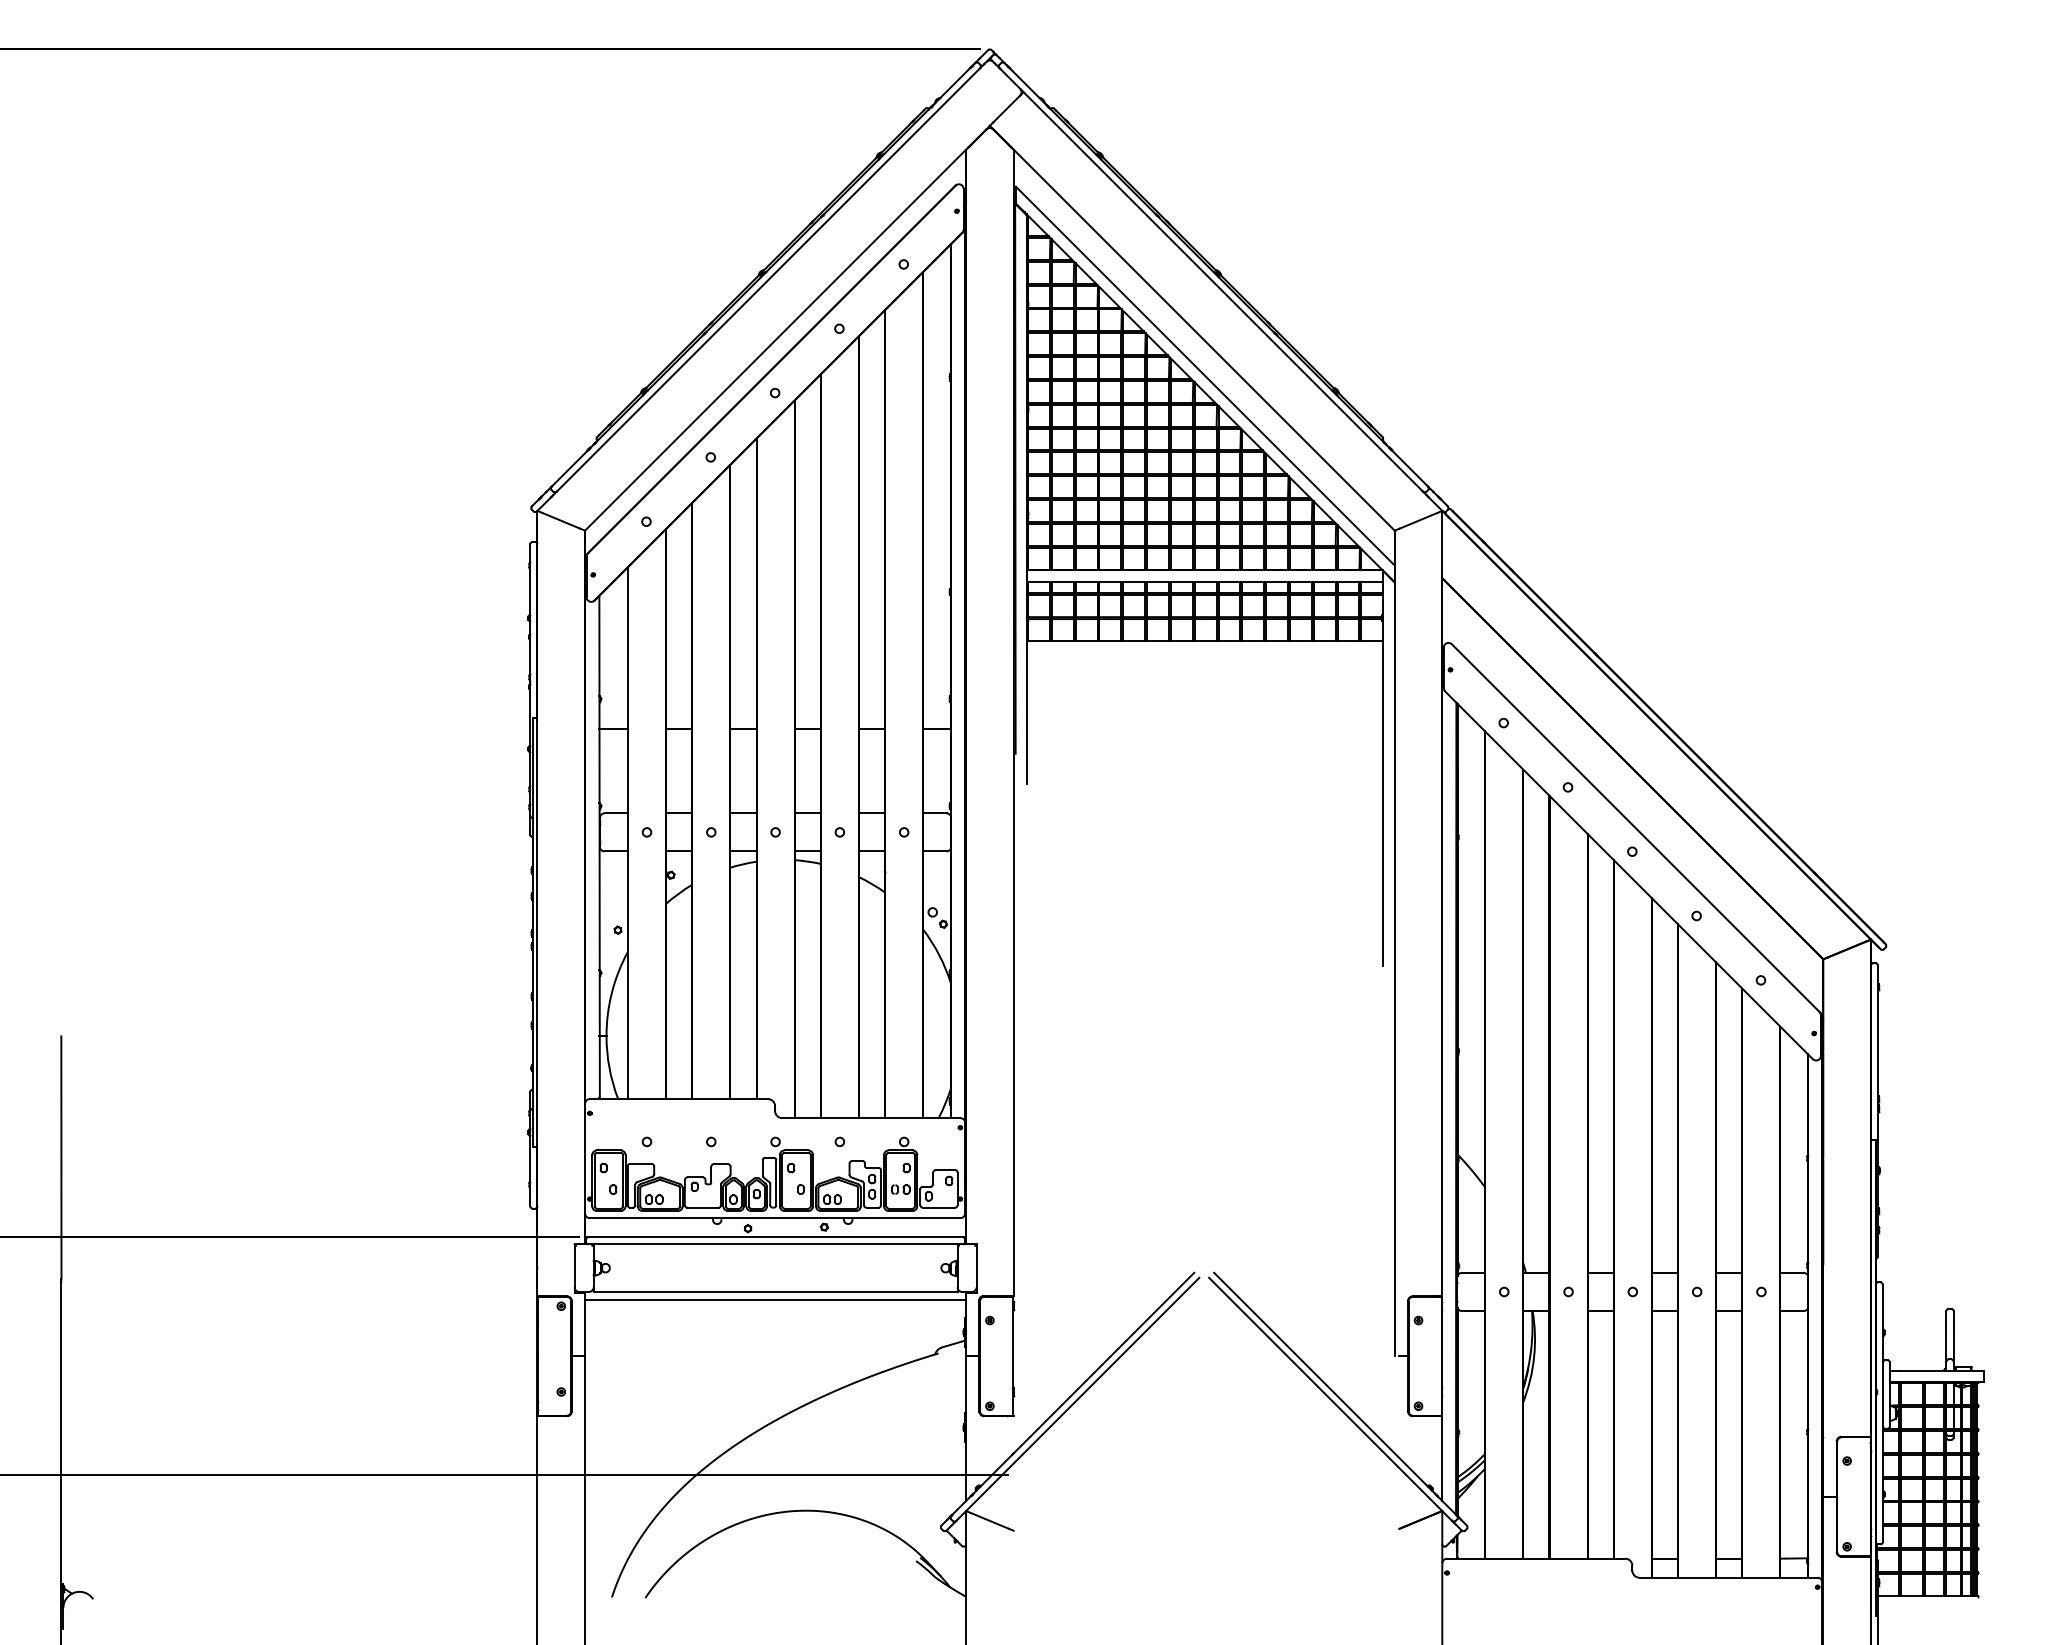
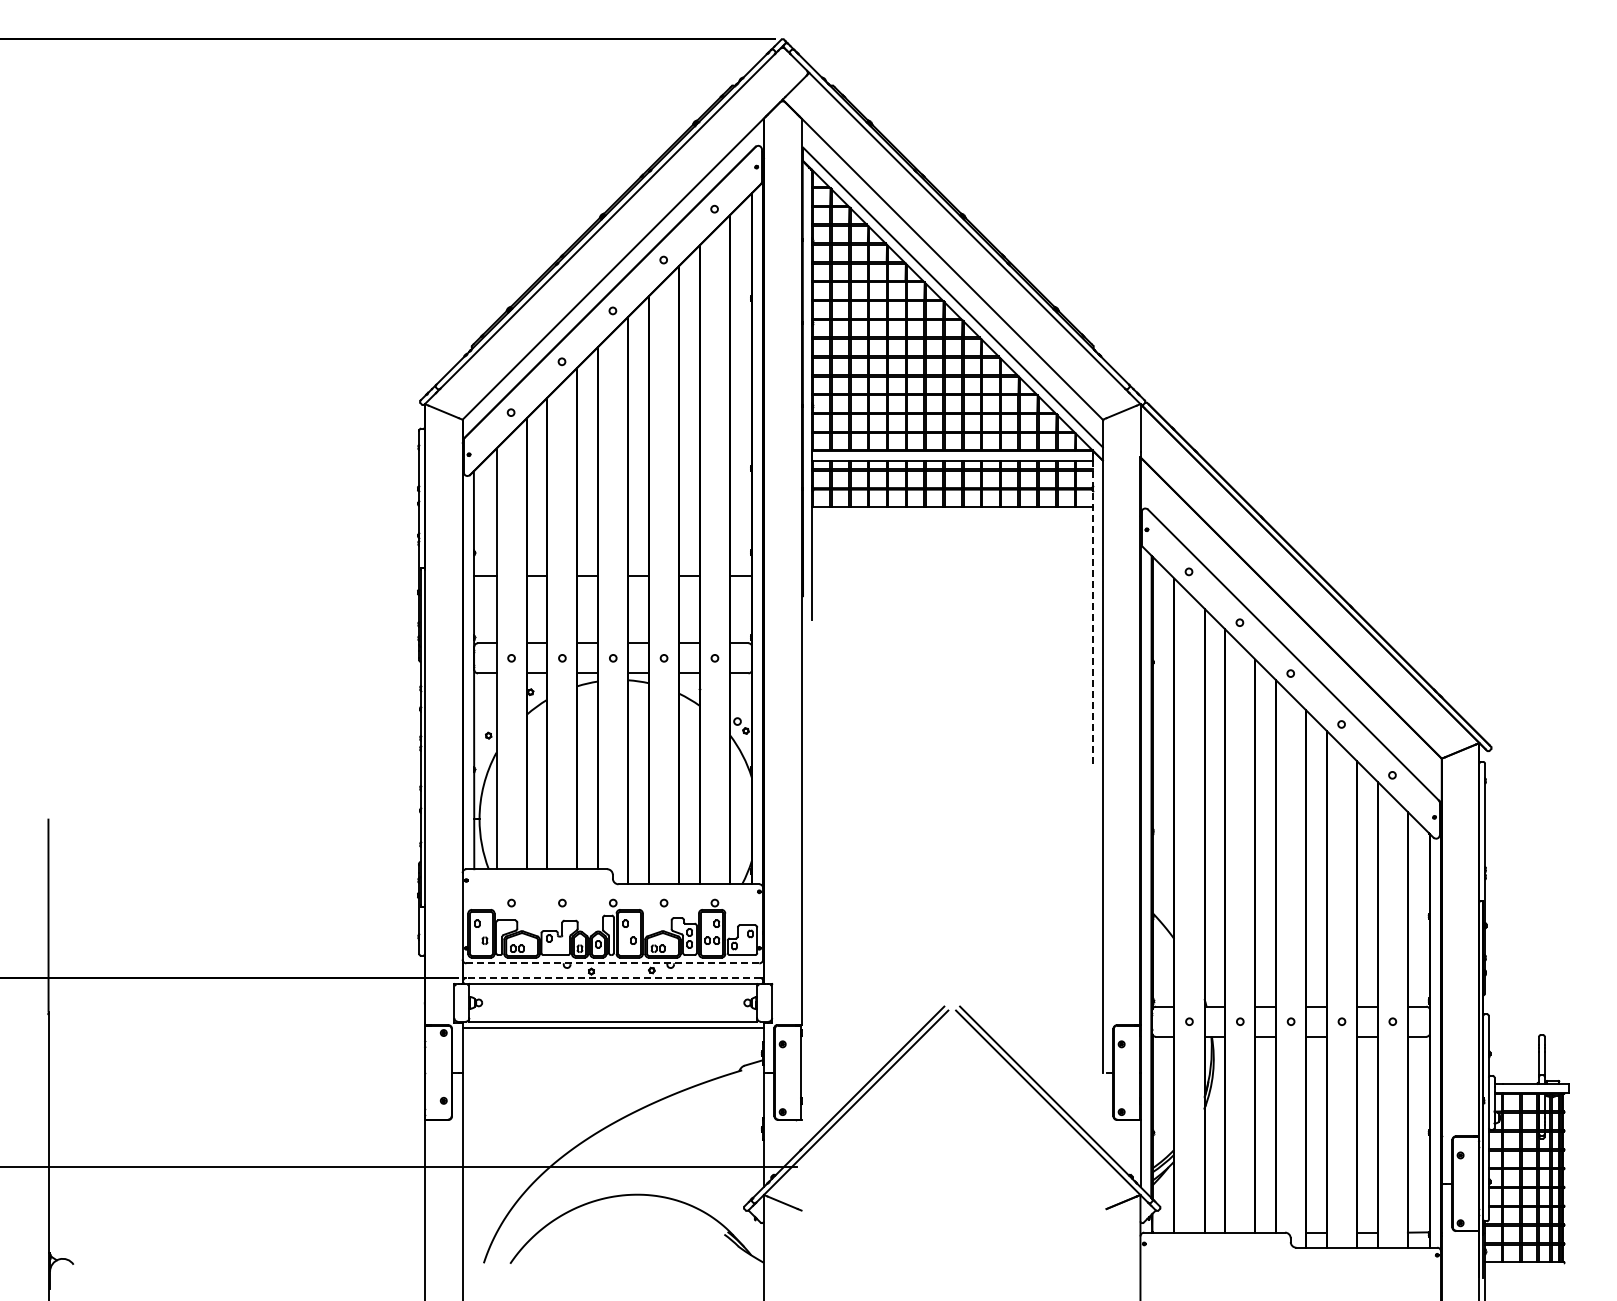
line: (1382, 768) -> (1093, 607), solid -> dashed
line: (774, 1218) -> (612, 963), solid -> dashed
line: (775, 1237) -> (613, 978), solid -> dashed

